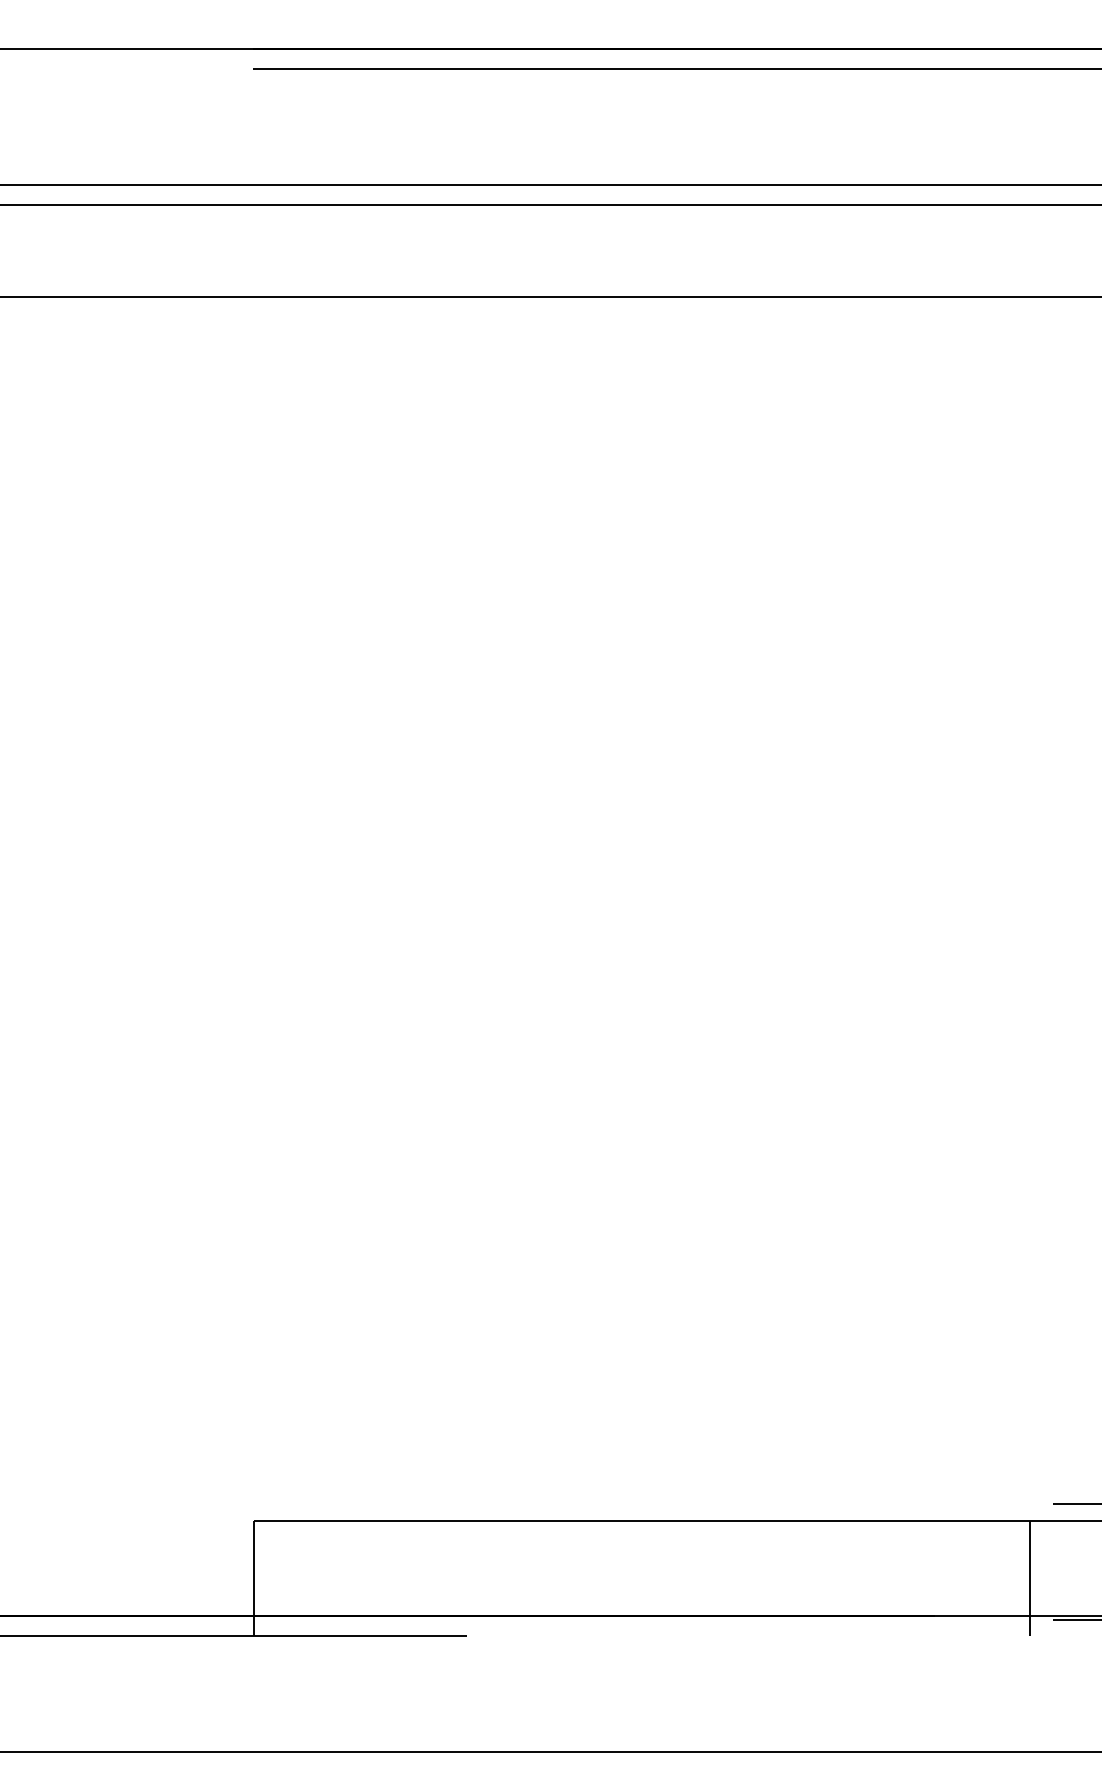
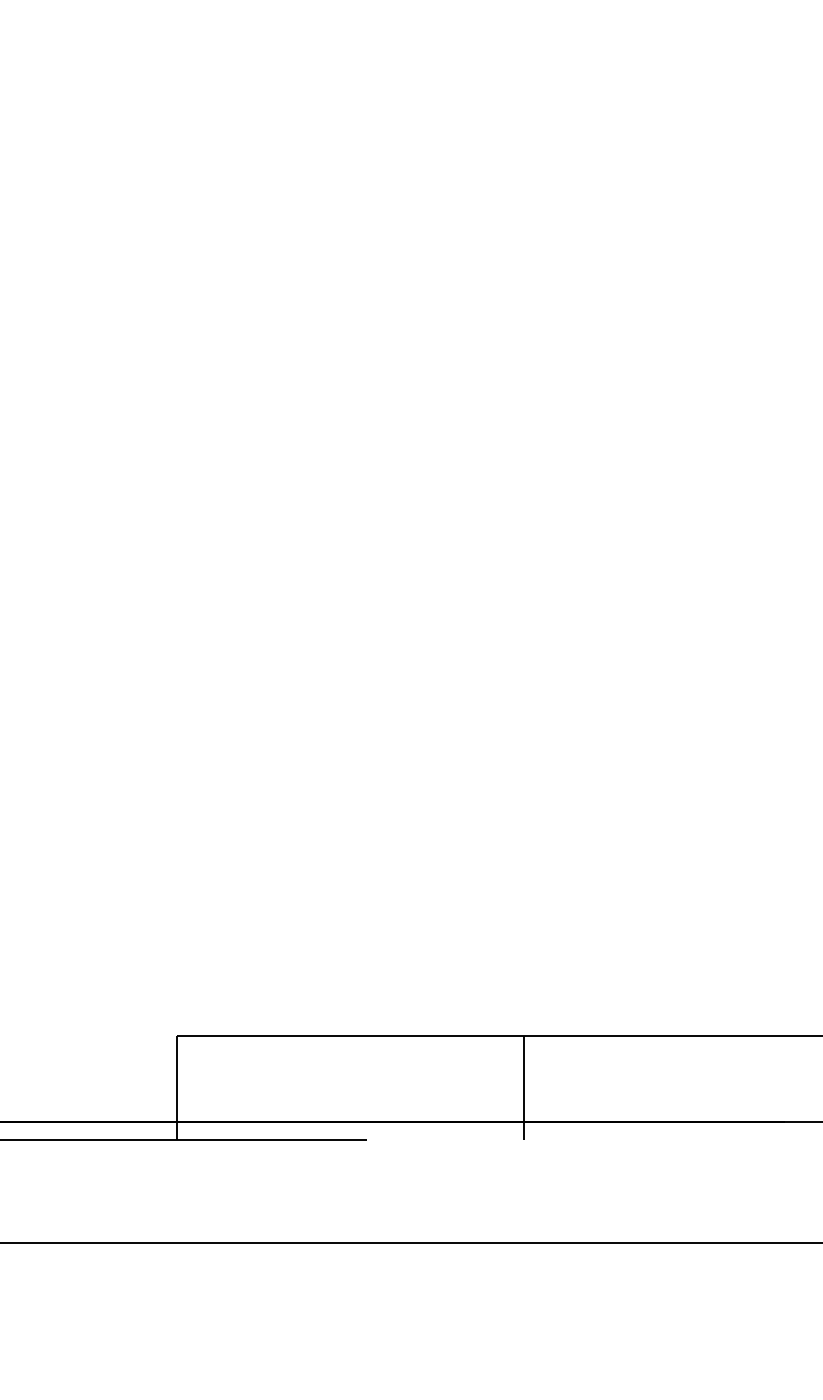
line: (642, 1578) -> (524, 1088), added

